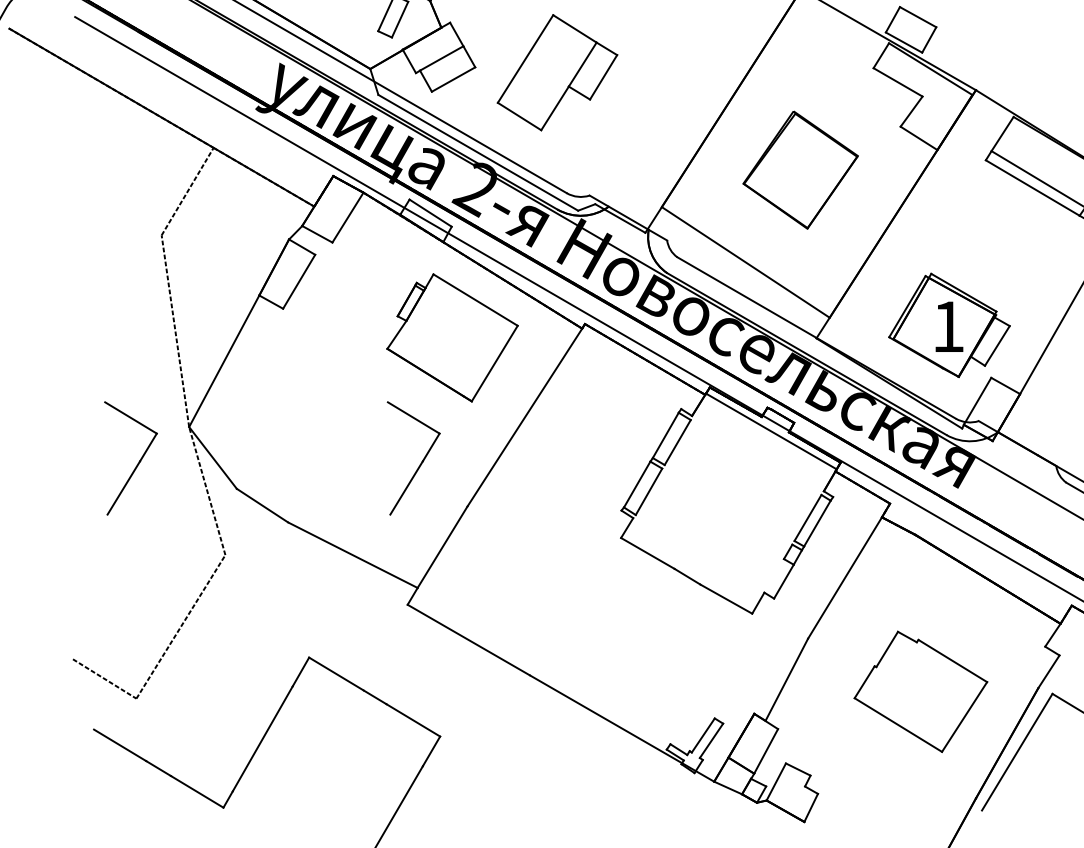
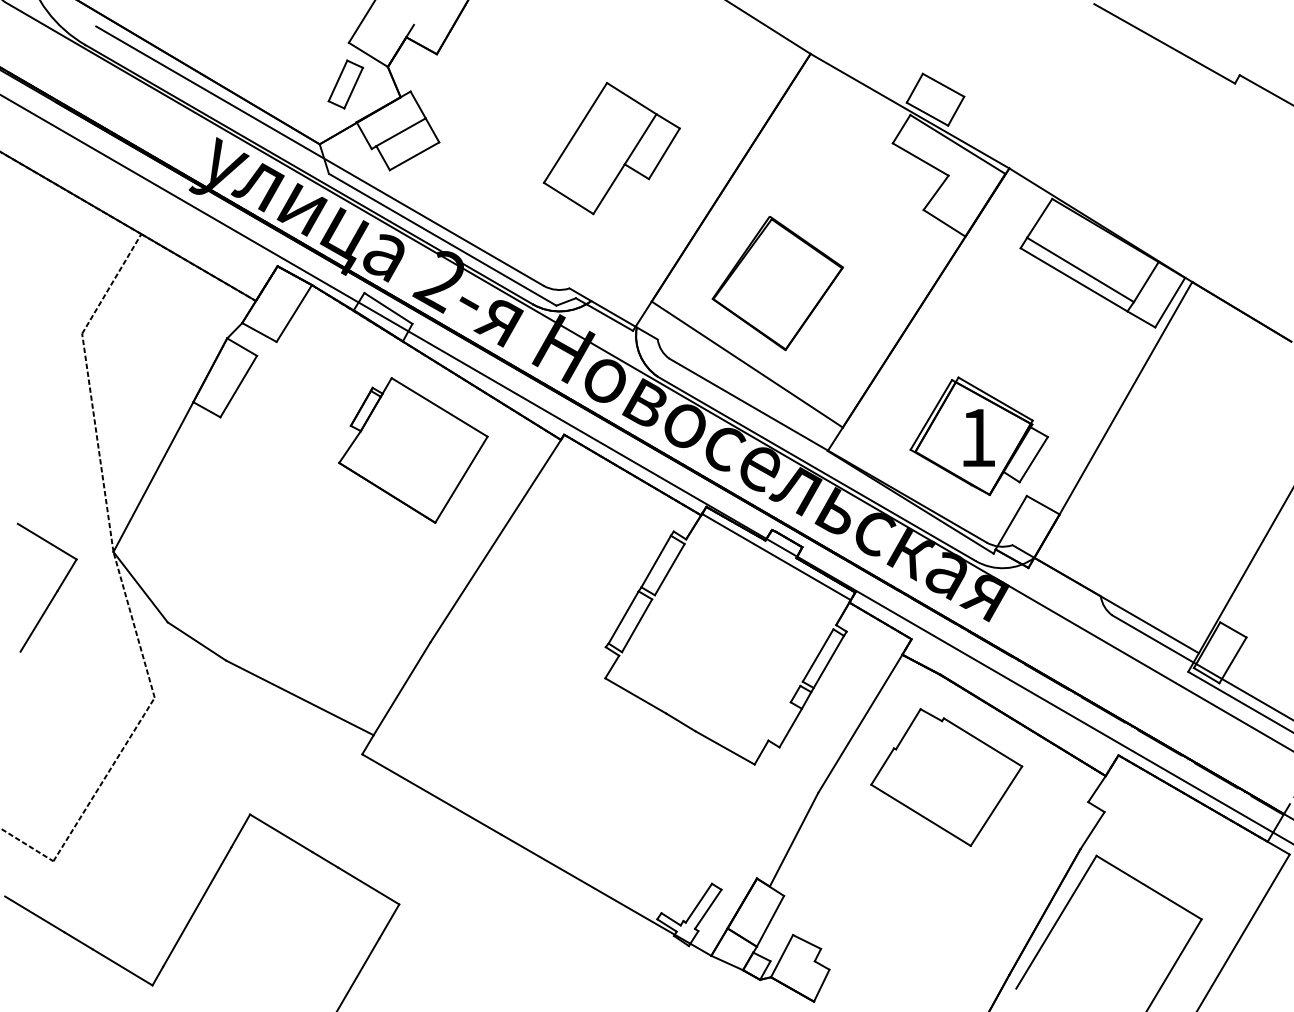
part: (557, 72) -> (611, 148), moved
part: (800, 170) -> (777, 283), moved
part: (421, 462) -> (377, 592), removed
part: (920, 691) -> (946, 777), moved

